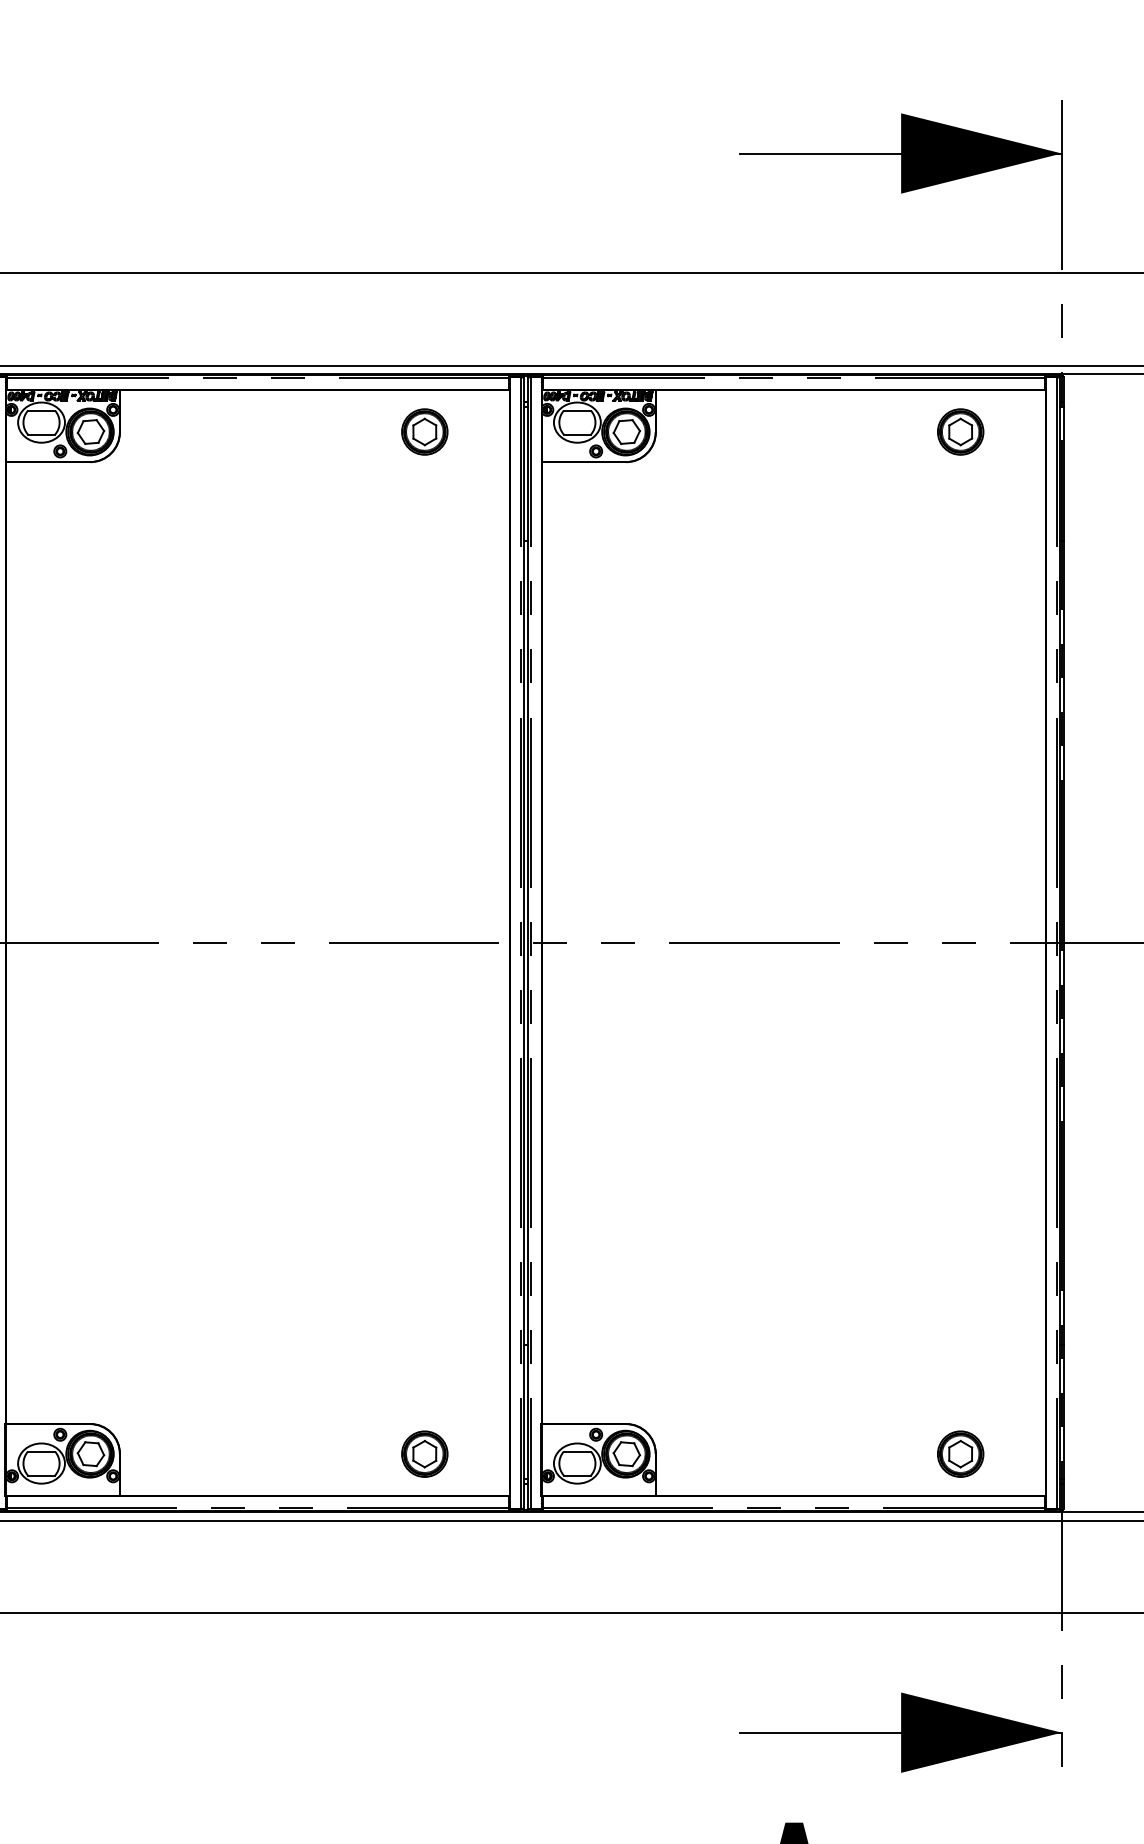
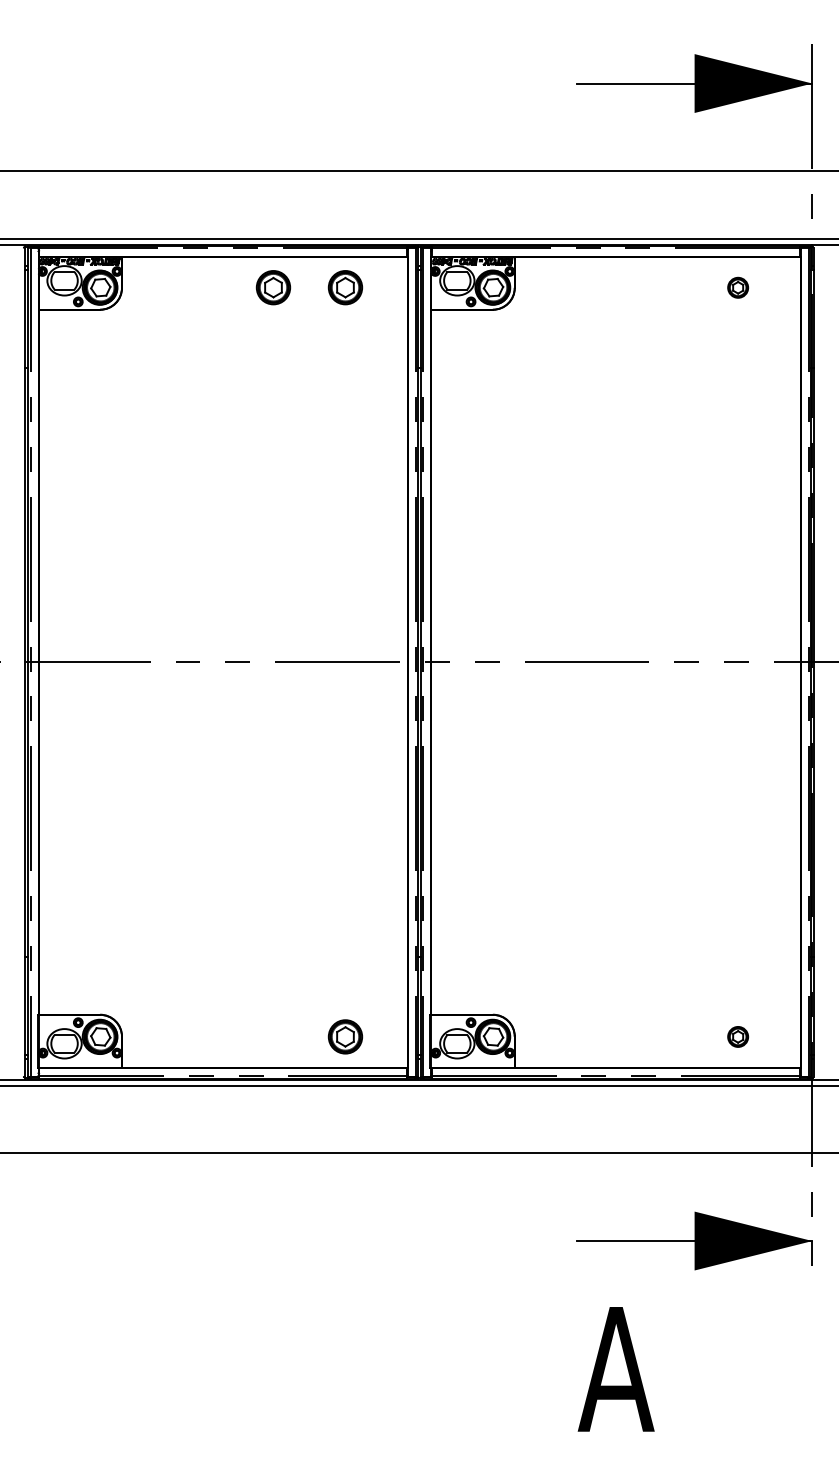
part: (326, 431) -> (273, 287), added
part: (959, 431) -> (737, 287), size x0.6
part: (959, 1453) -> (737, 1036), size x0.6

